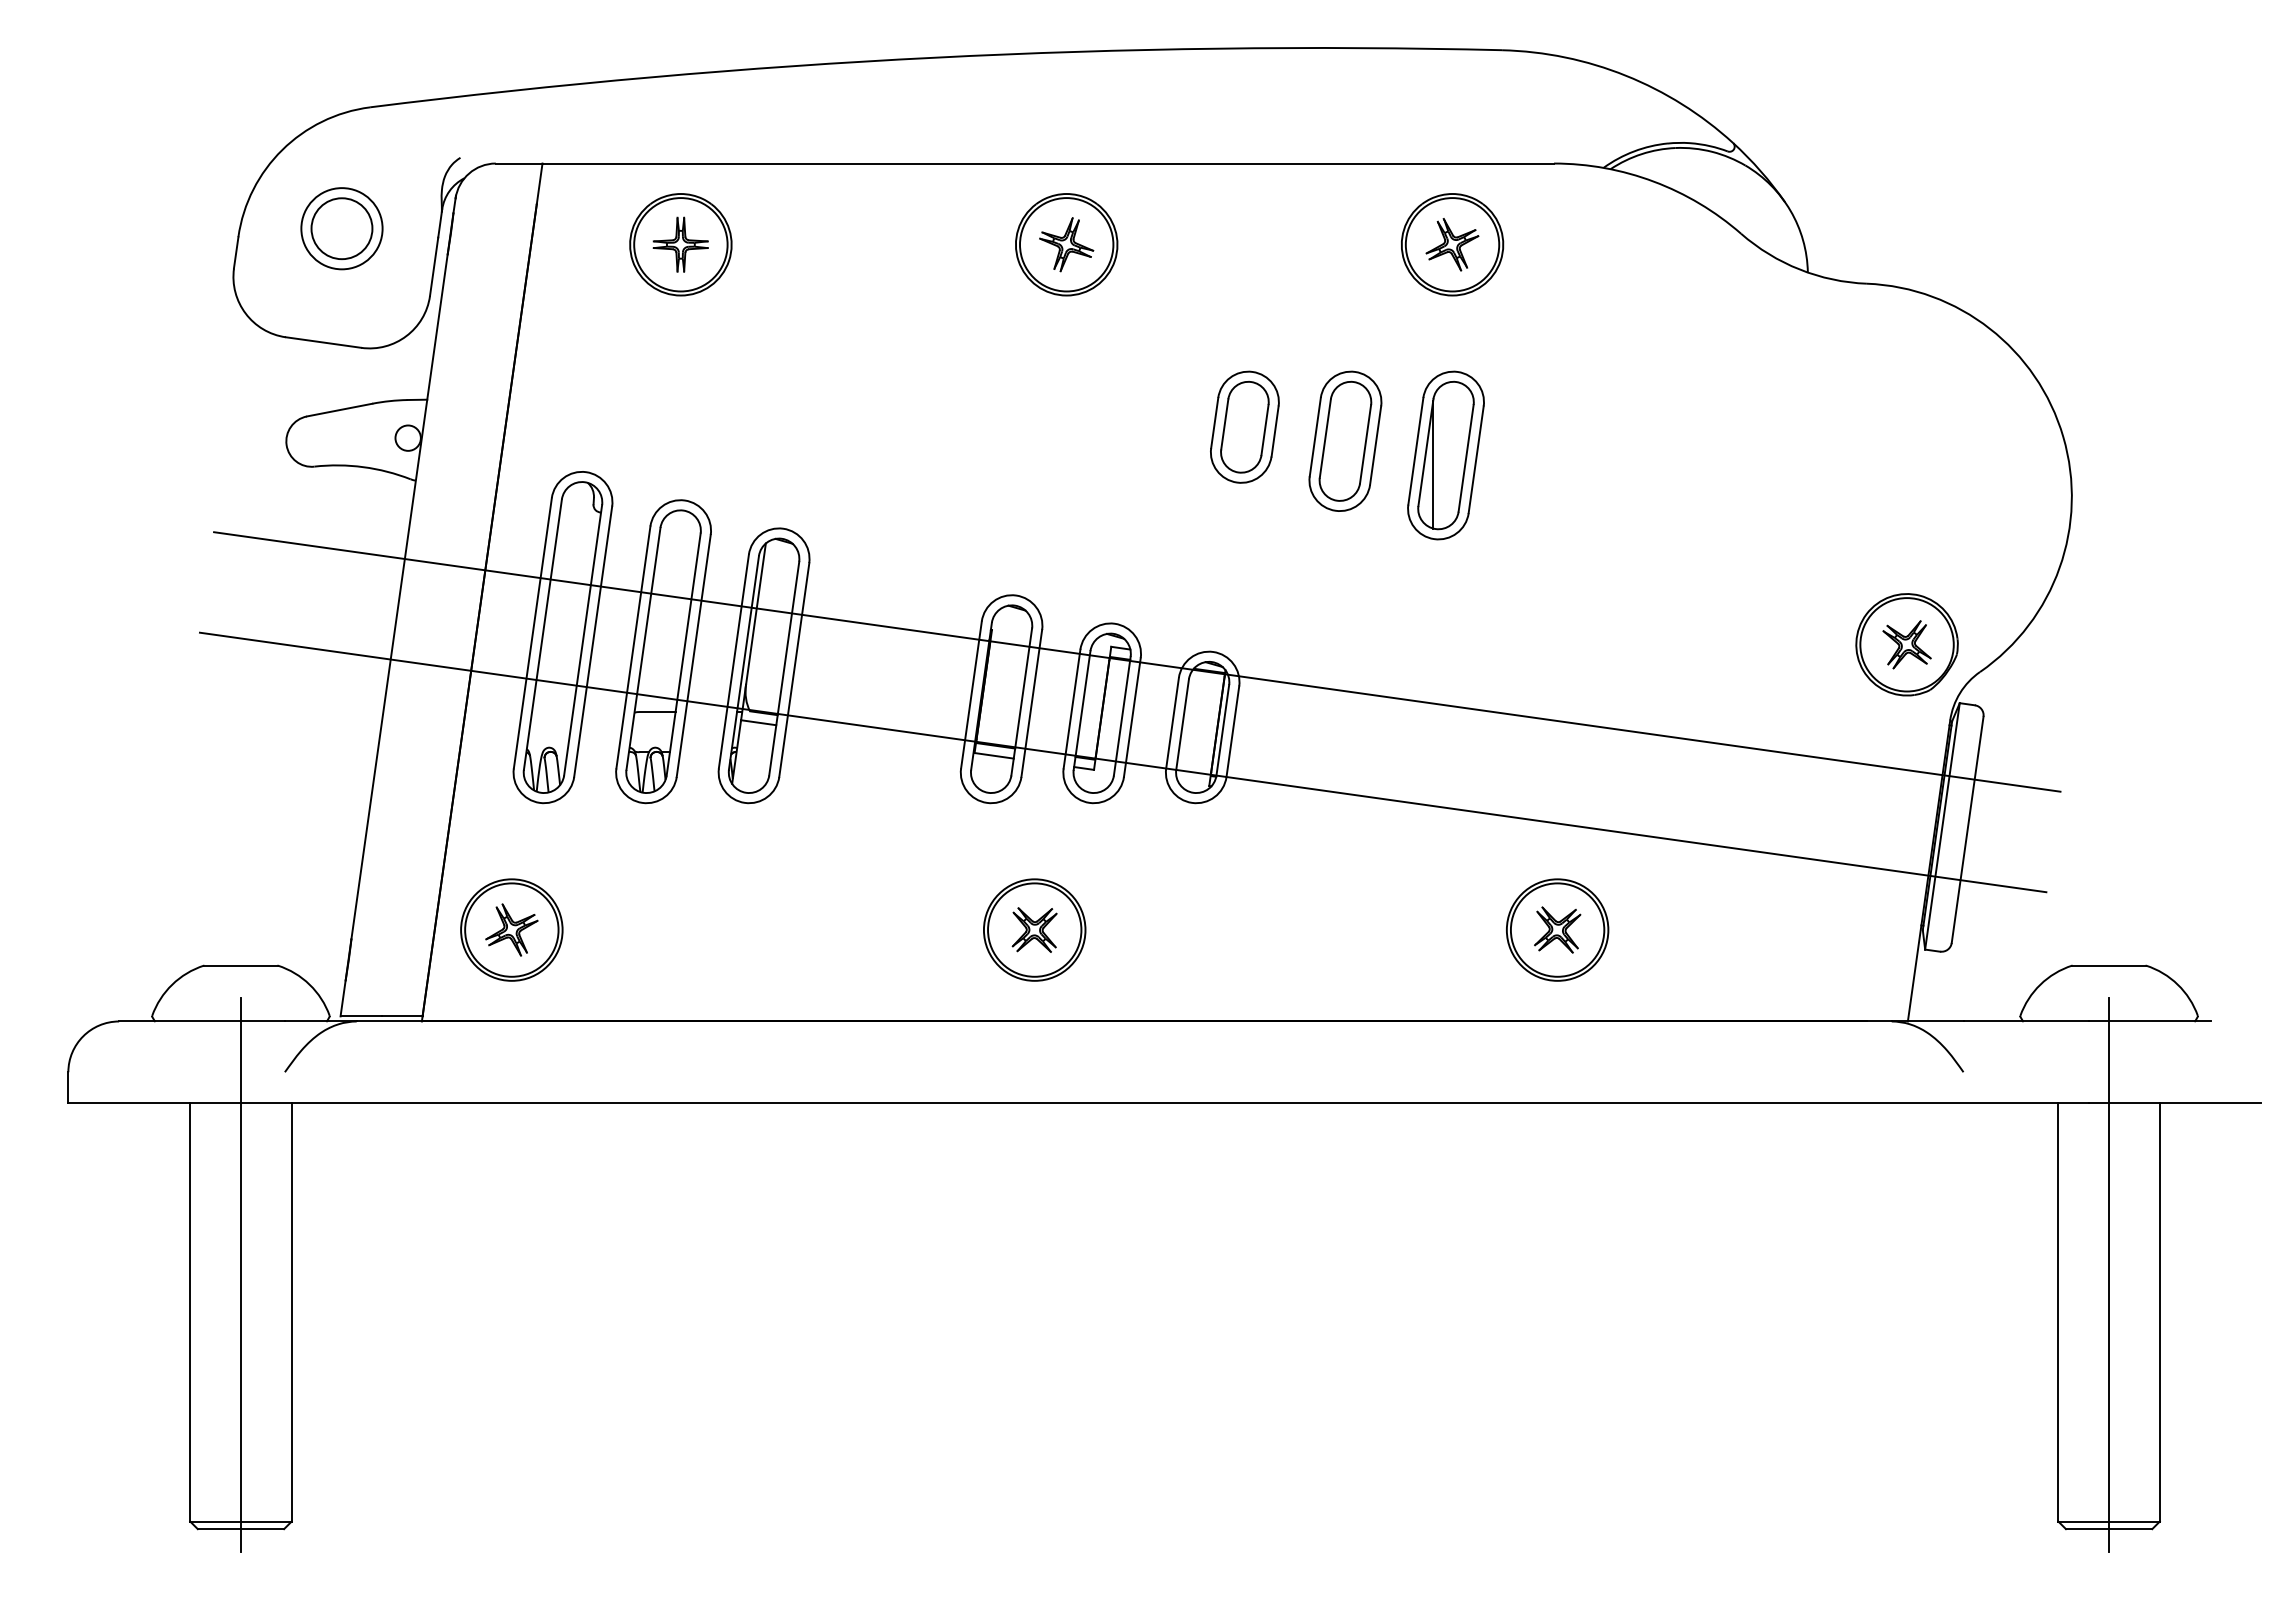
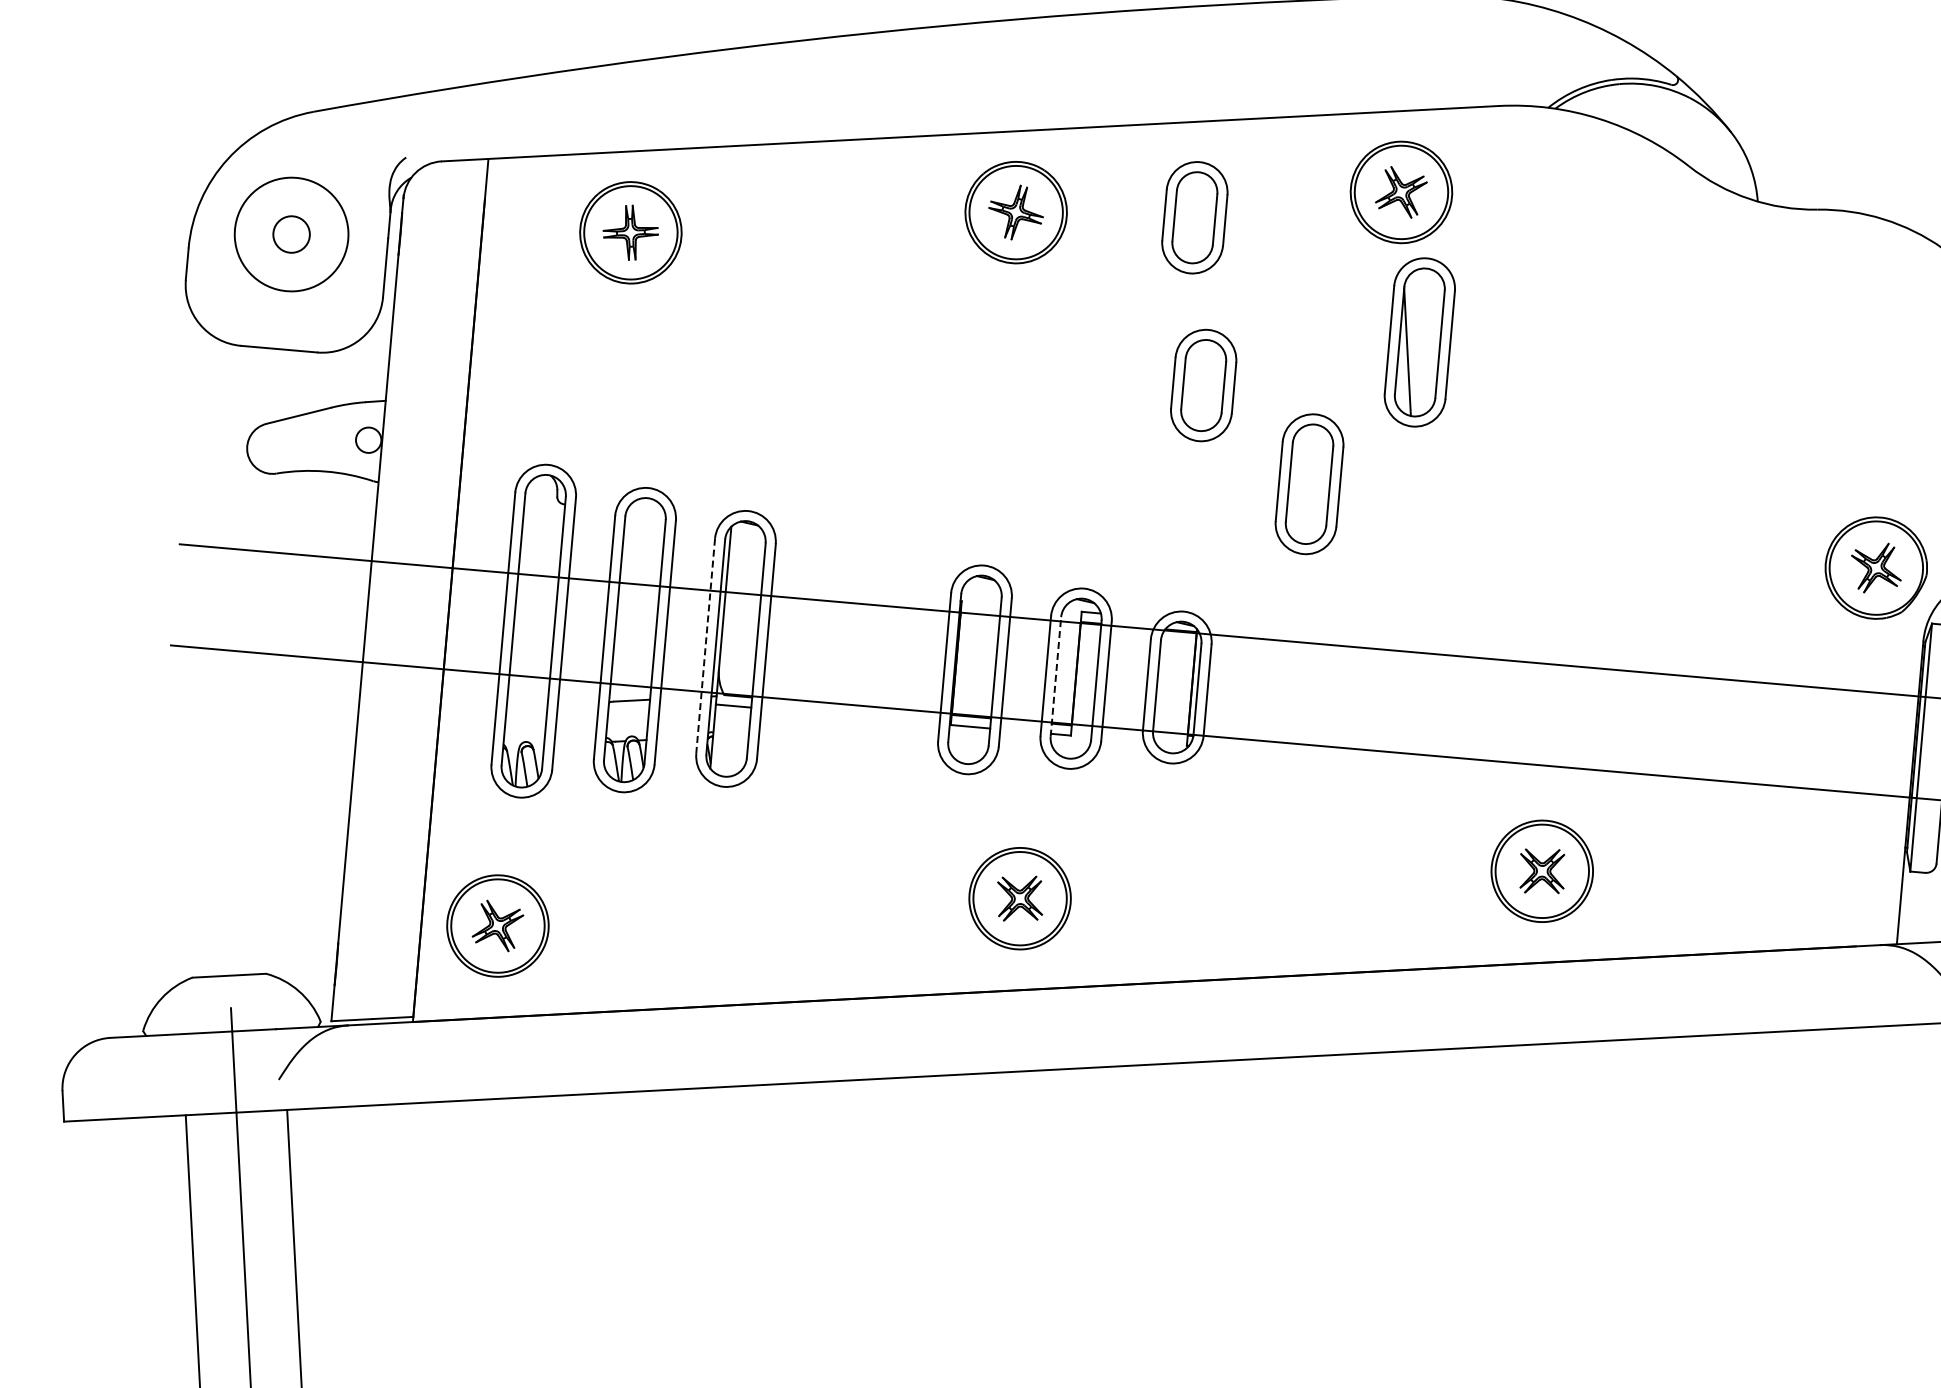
circle: (341, 228) -> (291, 234), size x0.6
circle: (341, 228) -> (291, 234), size x1.4
part: (1244, 258) -> (1194, 217), added
part: (1345, 440) -> (1309, 483), moved
part: (1445, 455) -> (1419, 342), moved
line: (733, 661) -> (705, 646), solid -> dashed
line: (1082, 710) -> (1056, 676), solid -> dashed

